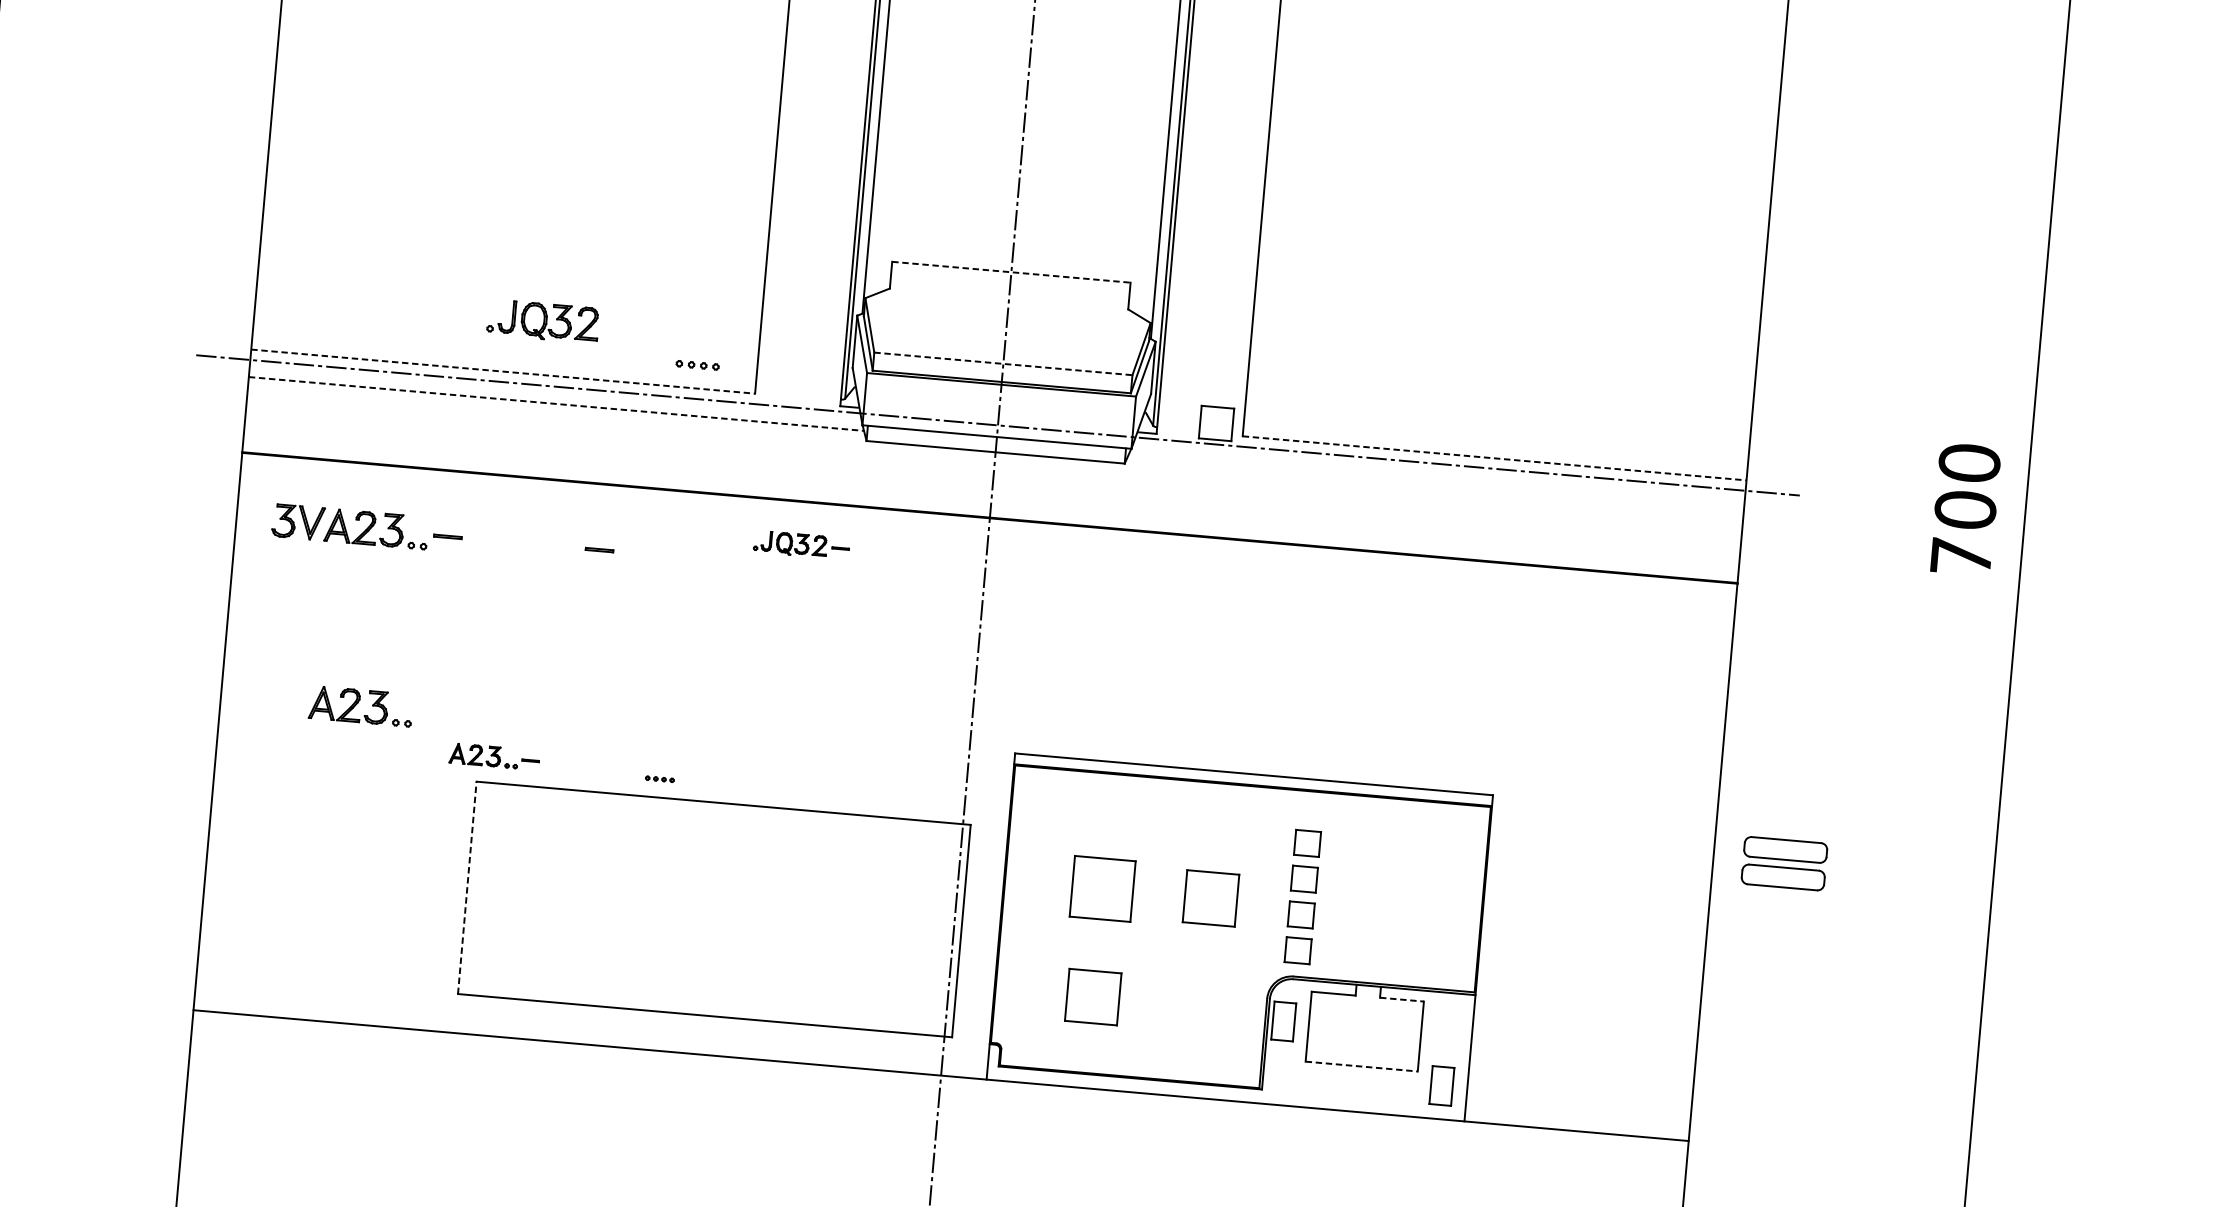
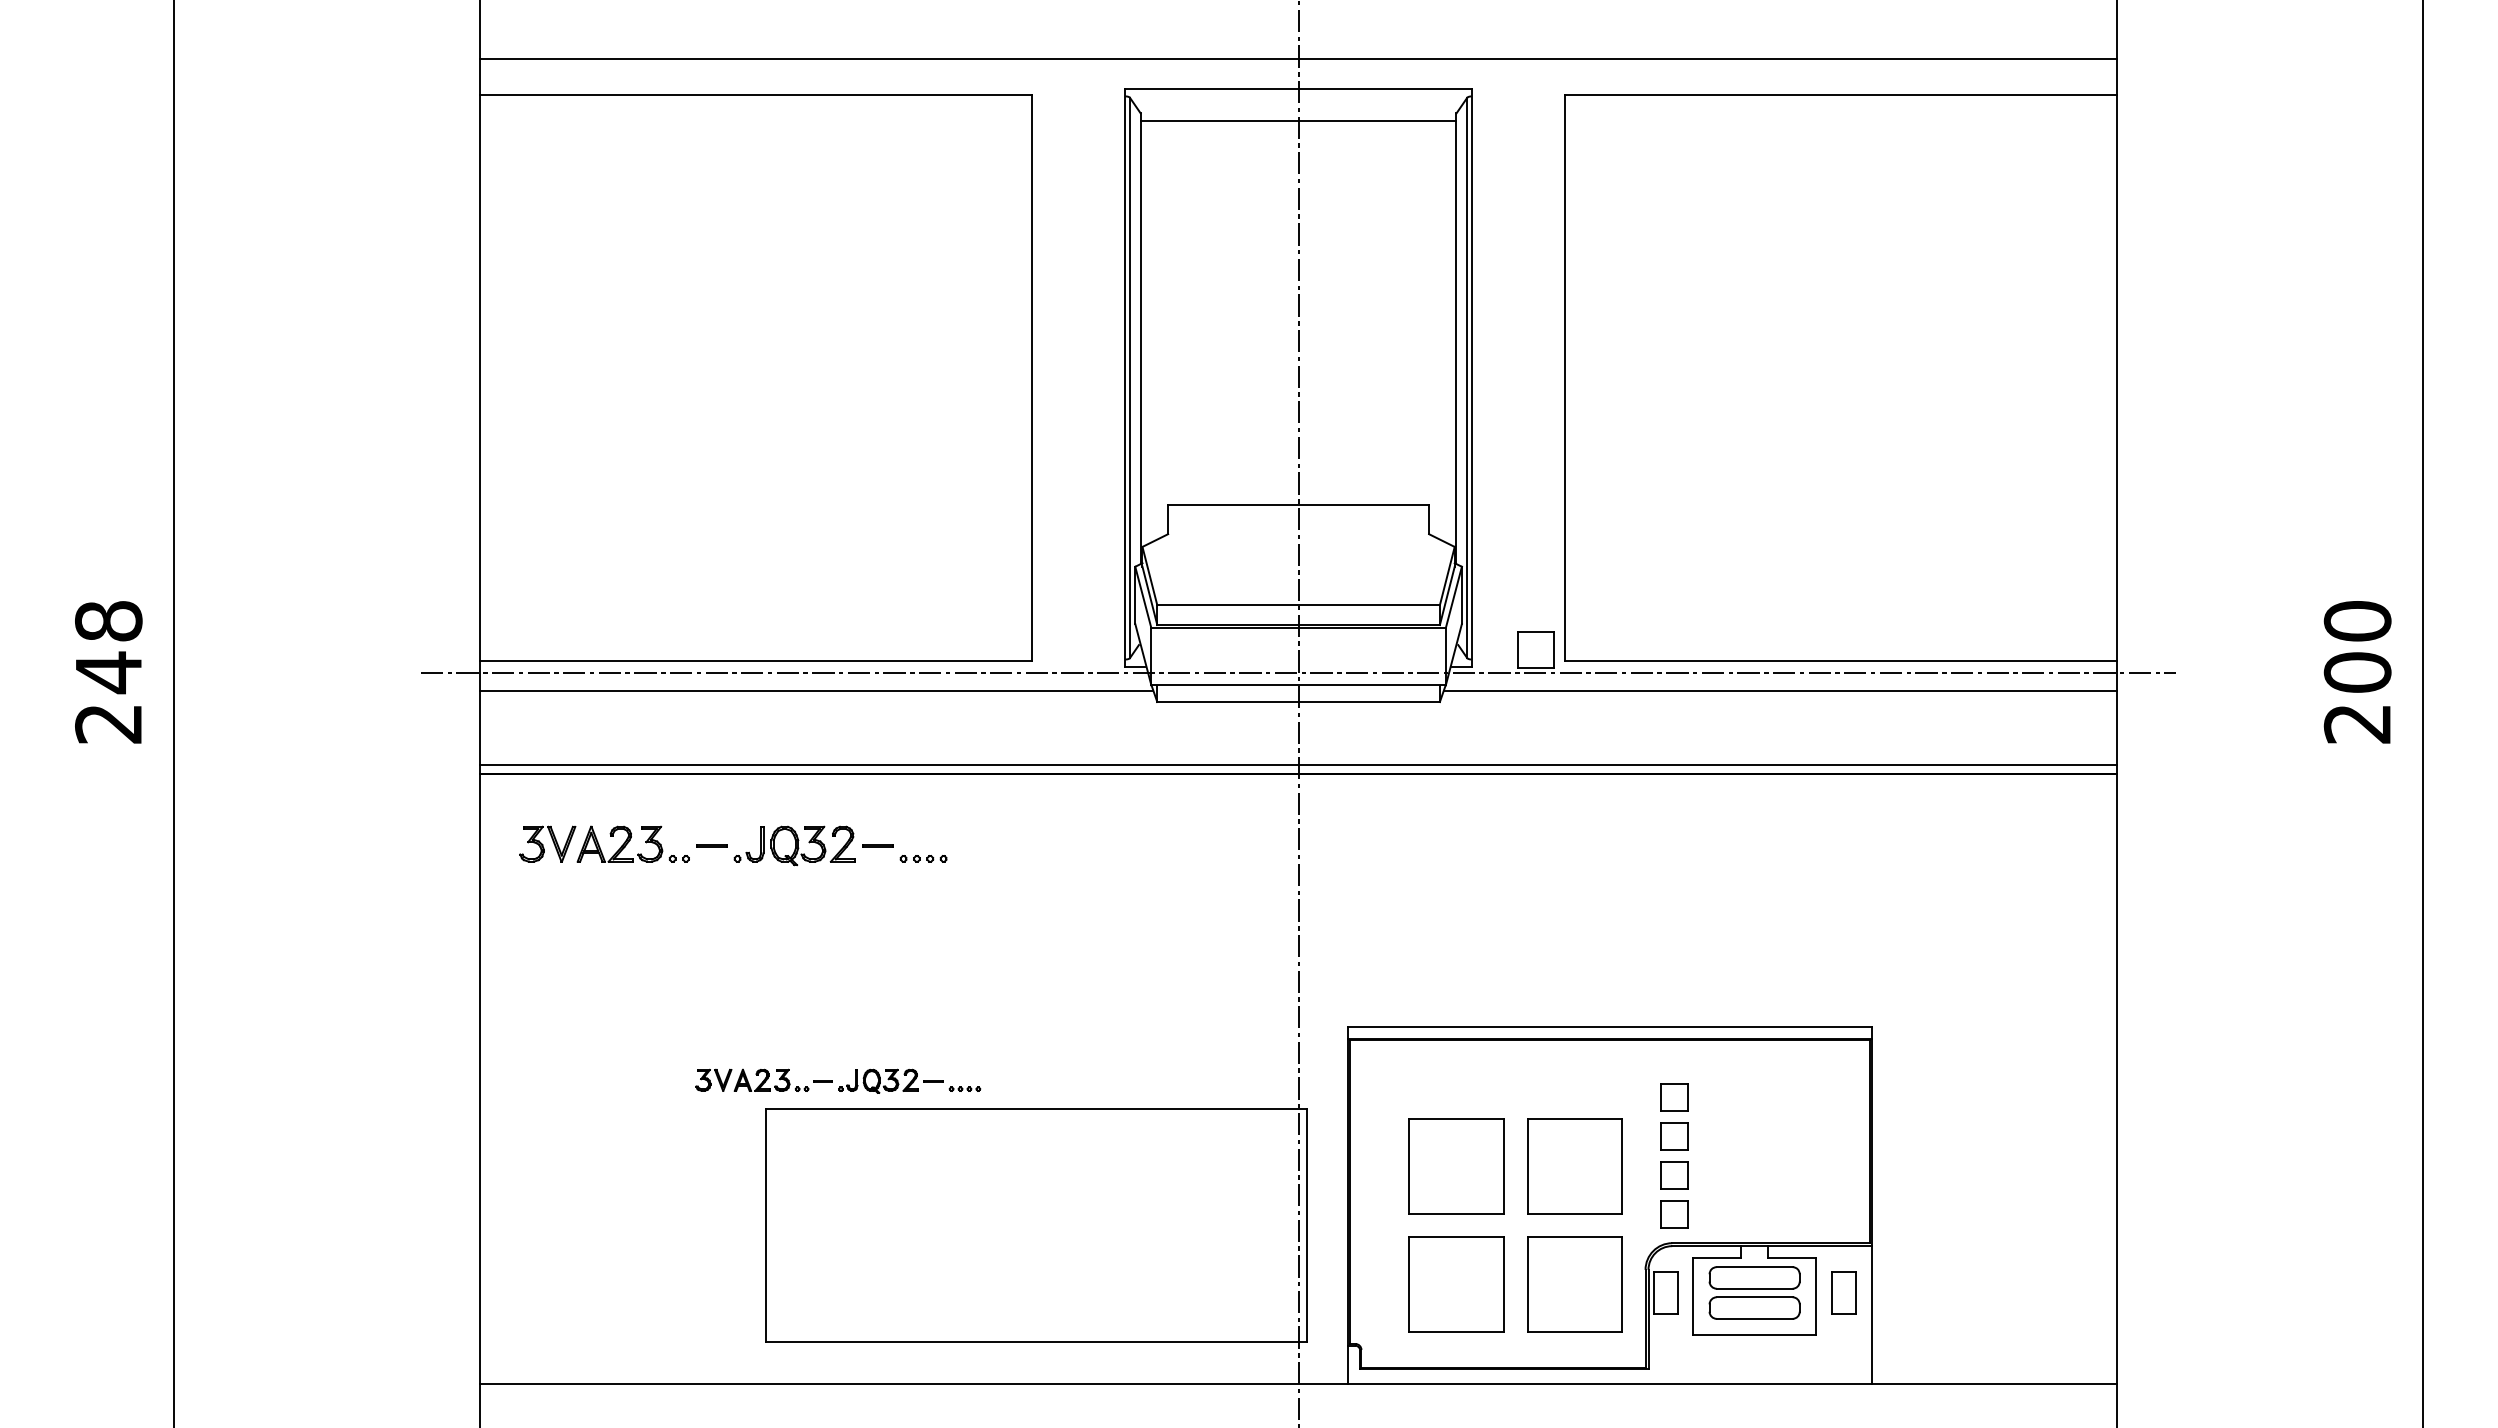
line: (1012, 271) -> (1299, 504), dashed -> solid
part: (543, 321) -> (794, 845), moved
part: (697, 364) -> (923, 858), moved
line: (1004, 364) -> (1299, 605), dashed -> solid
line: (502, 371) -> (755, 661), dashed -> solid
line: (556, 404) -> (816, 691), dashed -> solid
line: (1494, 458) -> (1841, 661), dashed -> solid
line: (1436, 481) -> (1780, 691), added
line: (990, 510) -> (1298, 765), added
part: (801, 544) -> (890, 1080), moved
text: (1960, 557) -> (2356, 724), 700 -> 200
part: (360, 705) -> (632, 1037), removed
part: (430, 750) -> (713, 1079), added
part: (1784, 863) -> (1754, 1292), moved
line: (467, 887) -> (766, 1224), dashed -> solid
part: (1102, 889) -> (1456, 1166), size x1.43
part: (1210, 898) -> (1574, 1166), size x1.67
part: (1093, 997) -> (1456, 1284), size x1.67
line: (1402, 1000) -> (1792, 1258), dashed -> solid
part: (1201, 1006) -> (1574, 1284), added
line: (1362, 1066) -> (1755, 1334), dashed -> solid
part: (1441, 1085) -> (1843, 1292), moved

